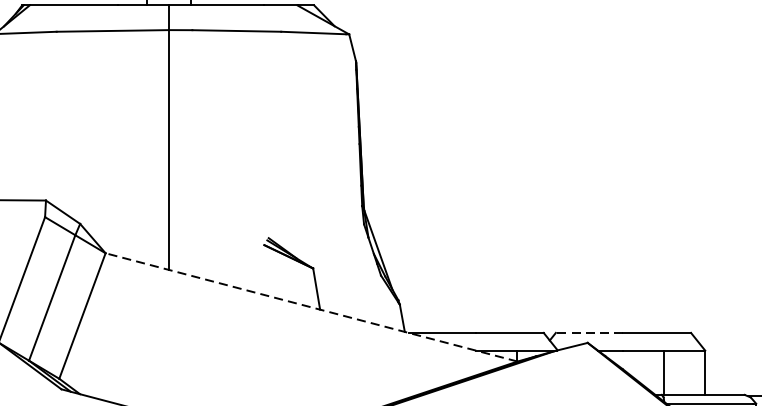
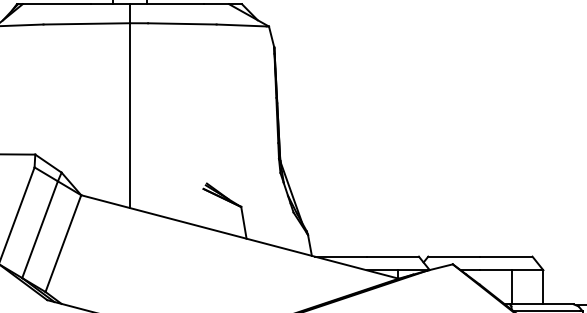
line: (310, 306) -> (239, 236), dashed -> solid
line: (588, 332) -> (453, 256), dashed -> solid

